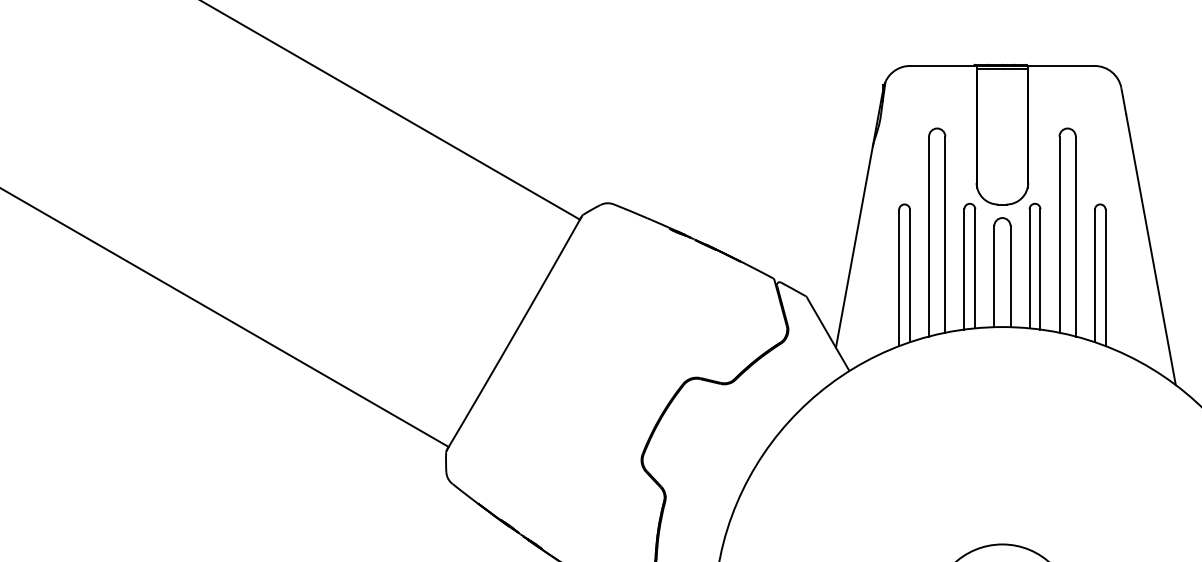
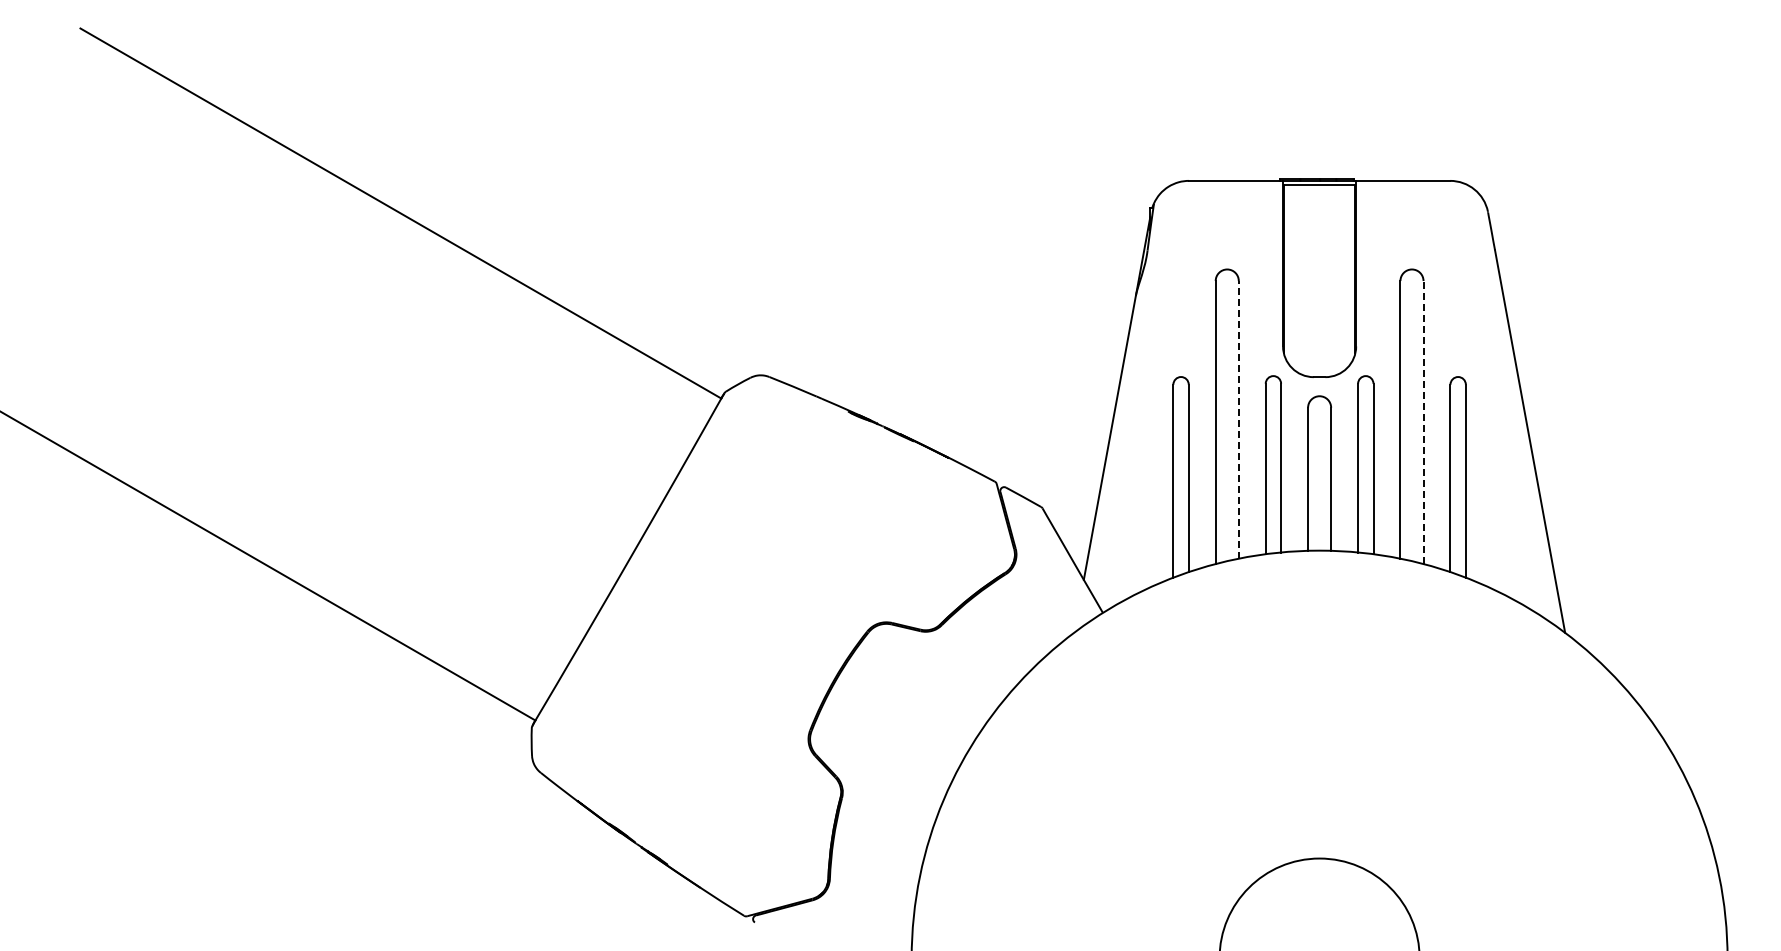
line: (945, 234) -> (1238, 419), solid -> dashed
line: (1075, 236) -> (1423, 422), solid -> dashed

